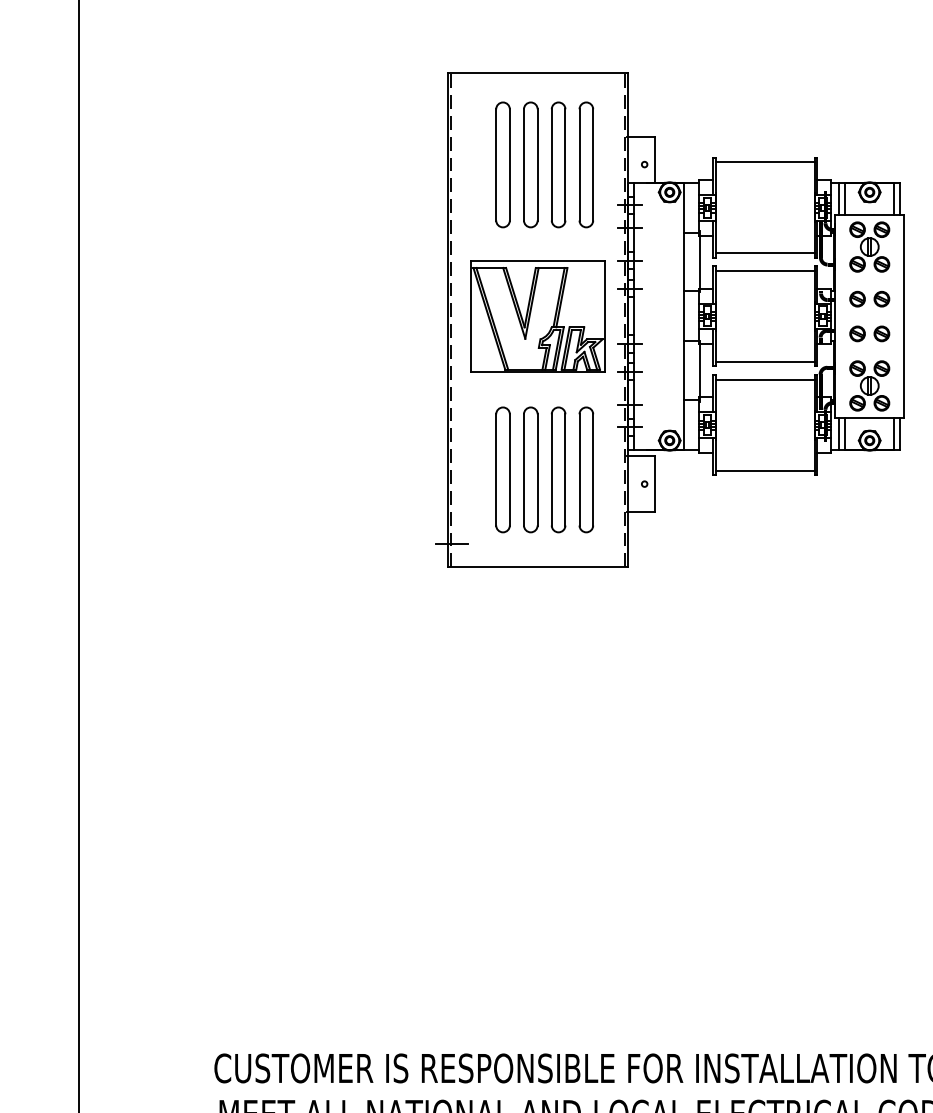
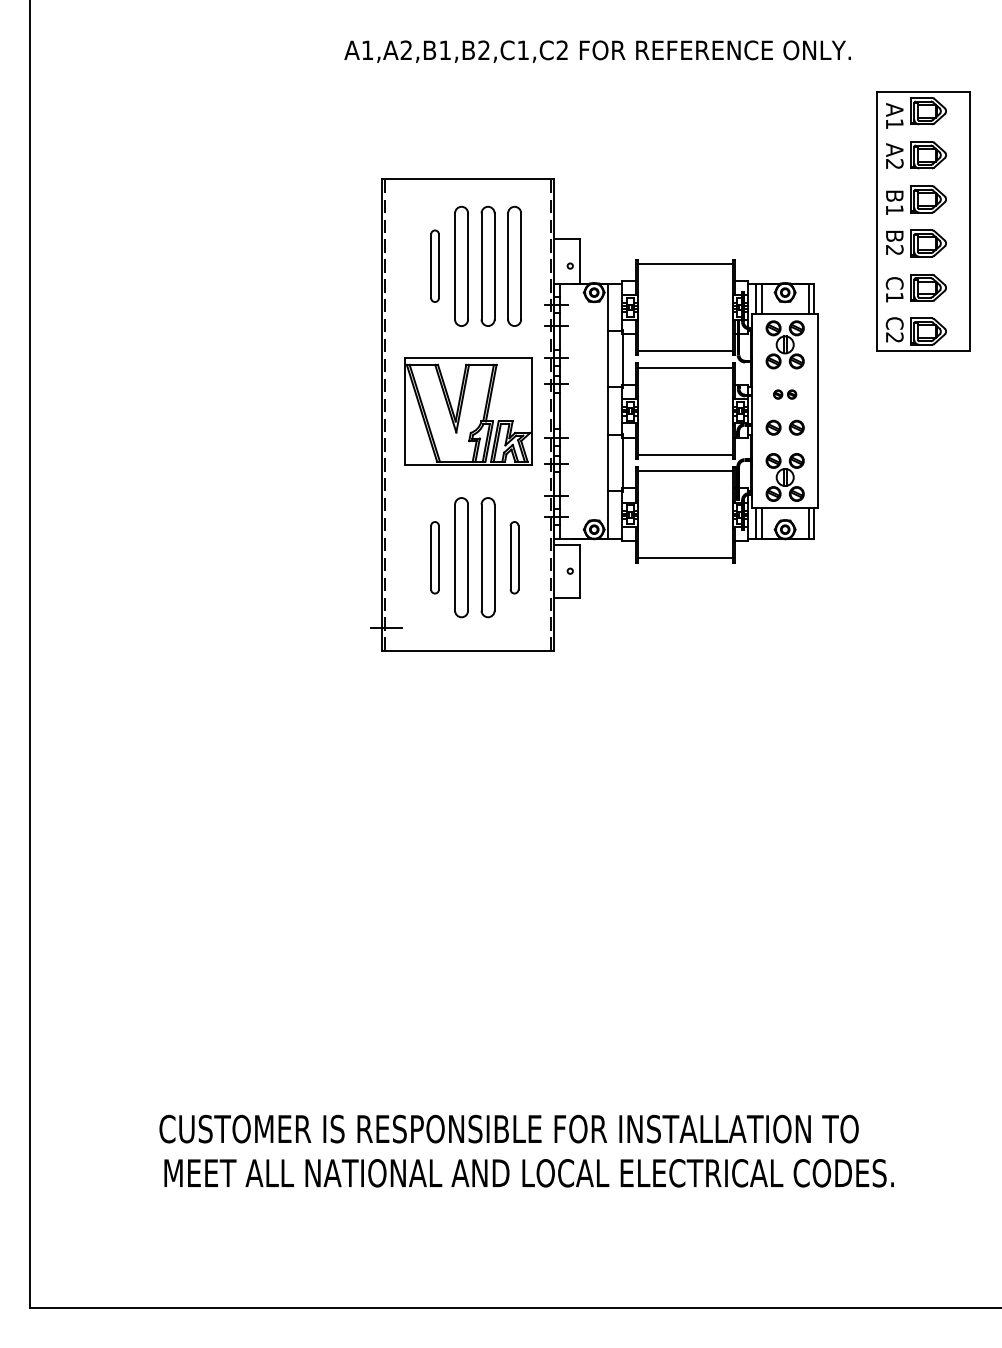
part: (502, 163) -> (434, 265), size x0.6
part: (868, 299) -> (784, 394), size x0.6
part: (502, 469) -> (434, 557), size x0.6
part: (586, 469) -> (514, 557), size x0.6

